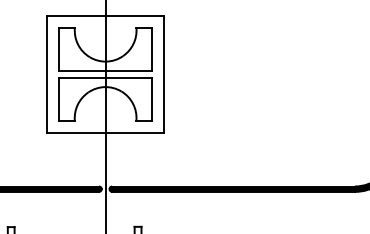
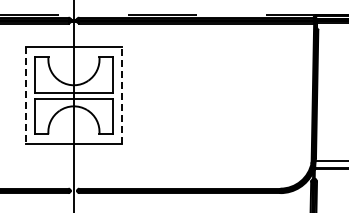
line: (164, 73) -> (122, 95), solid -> dashed
line: (47, 75) -> (25, 96), solid -> dashed

